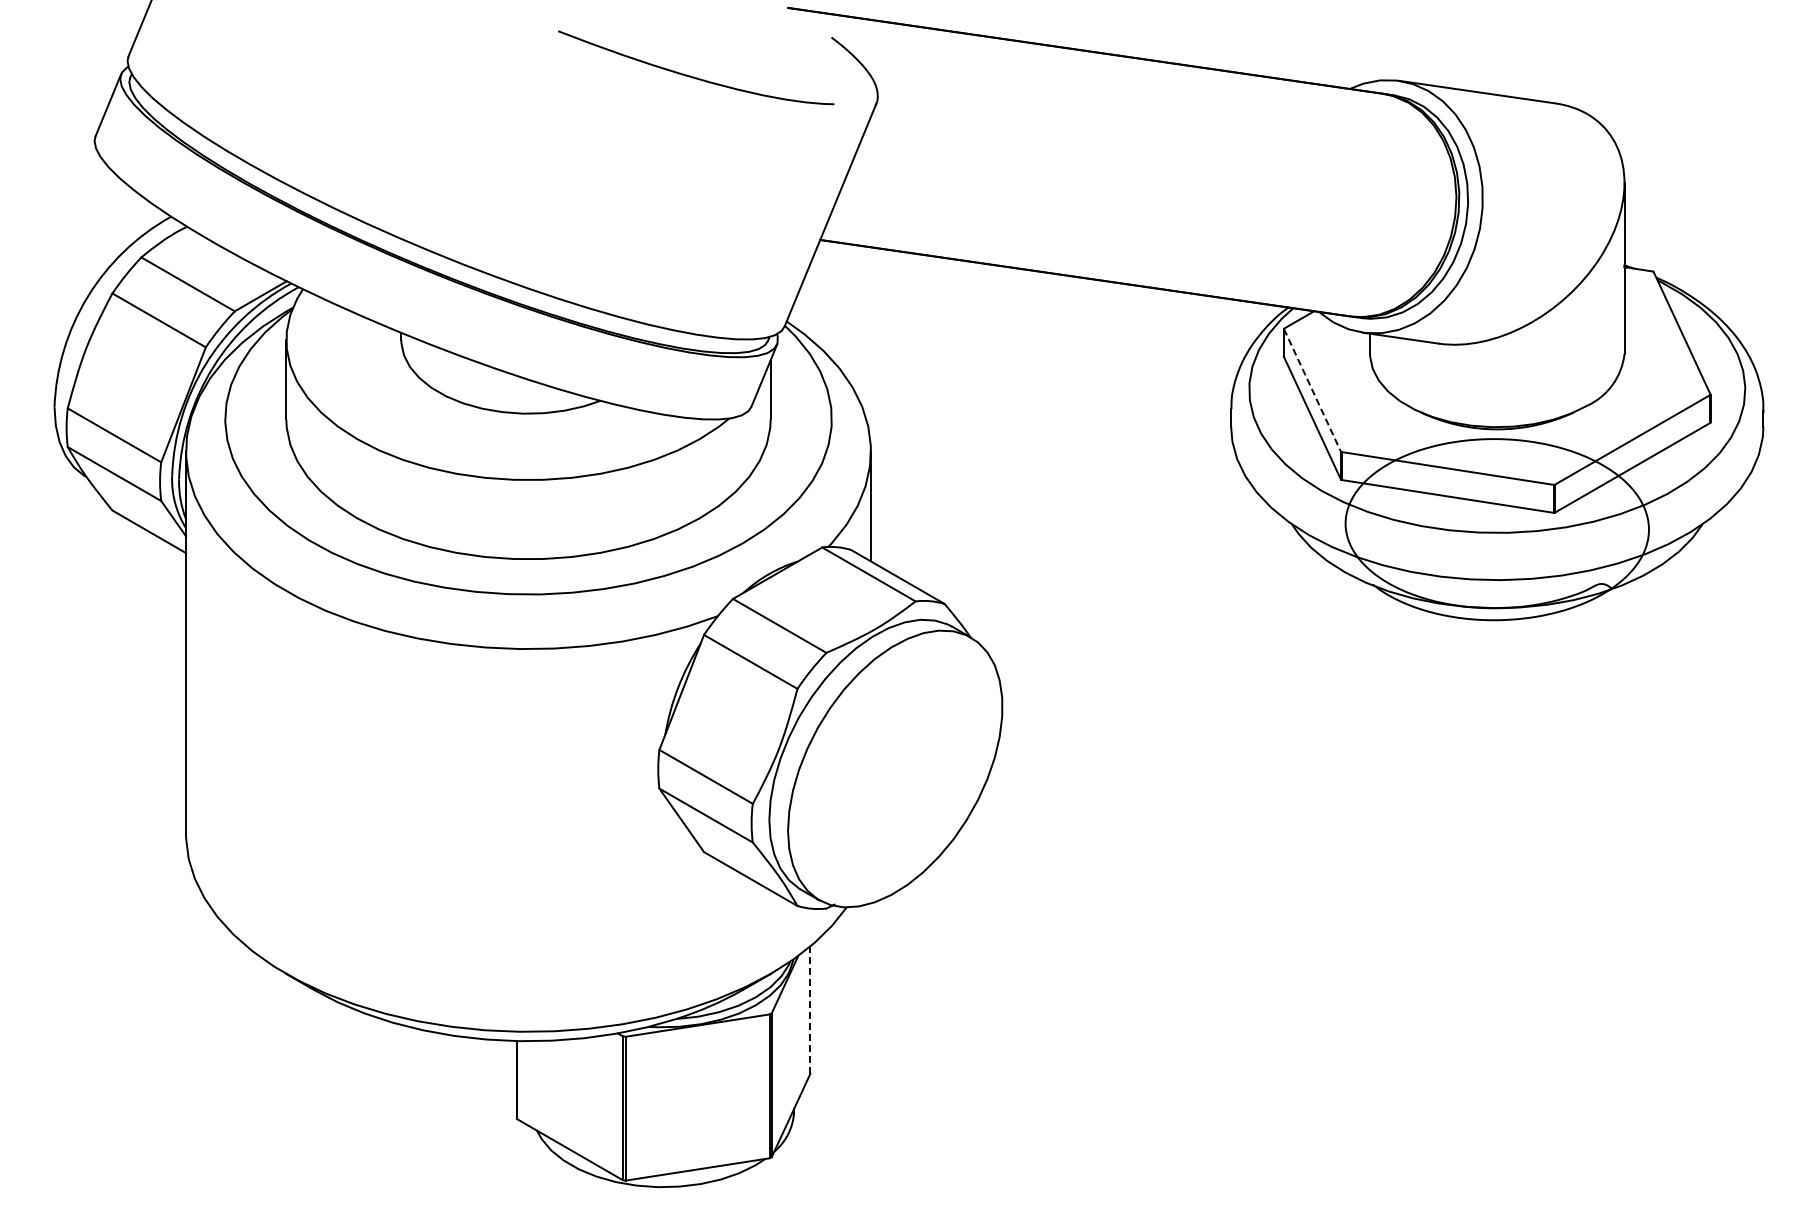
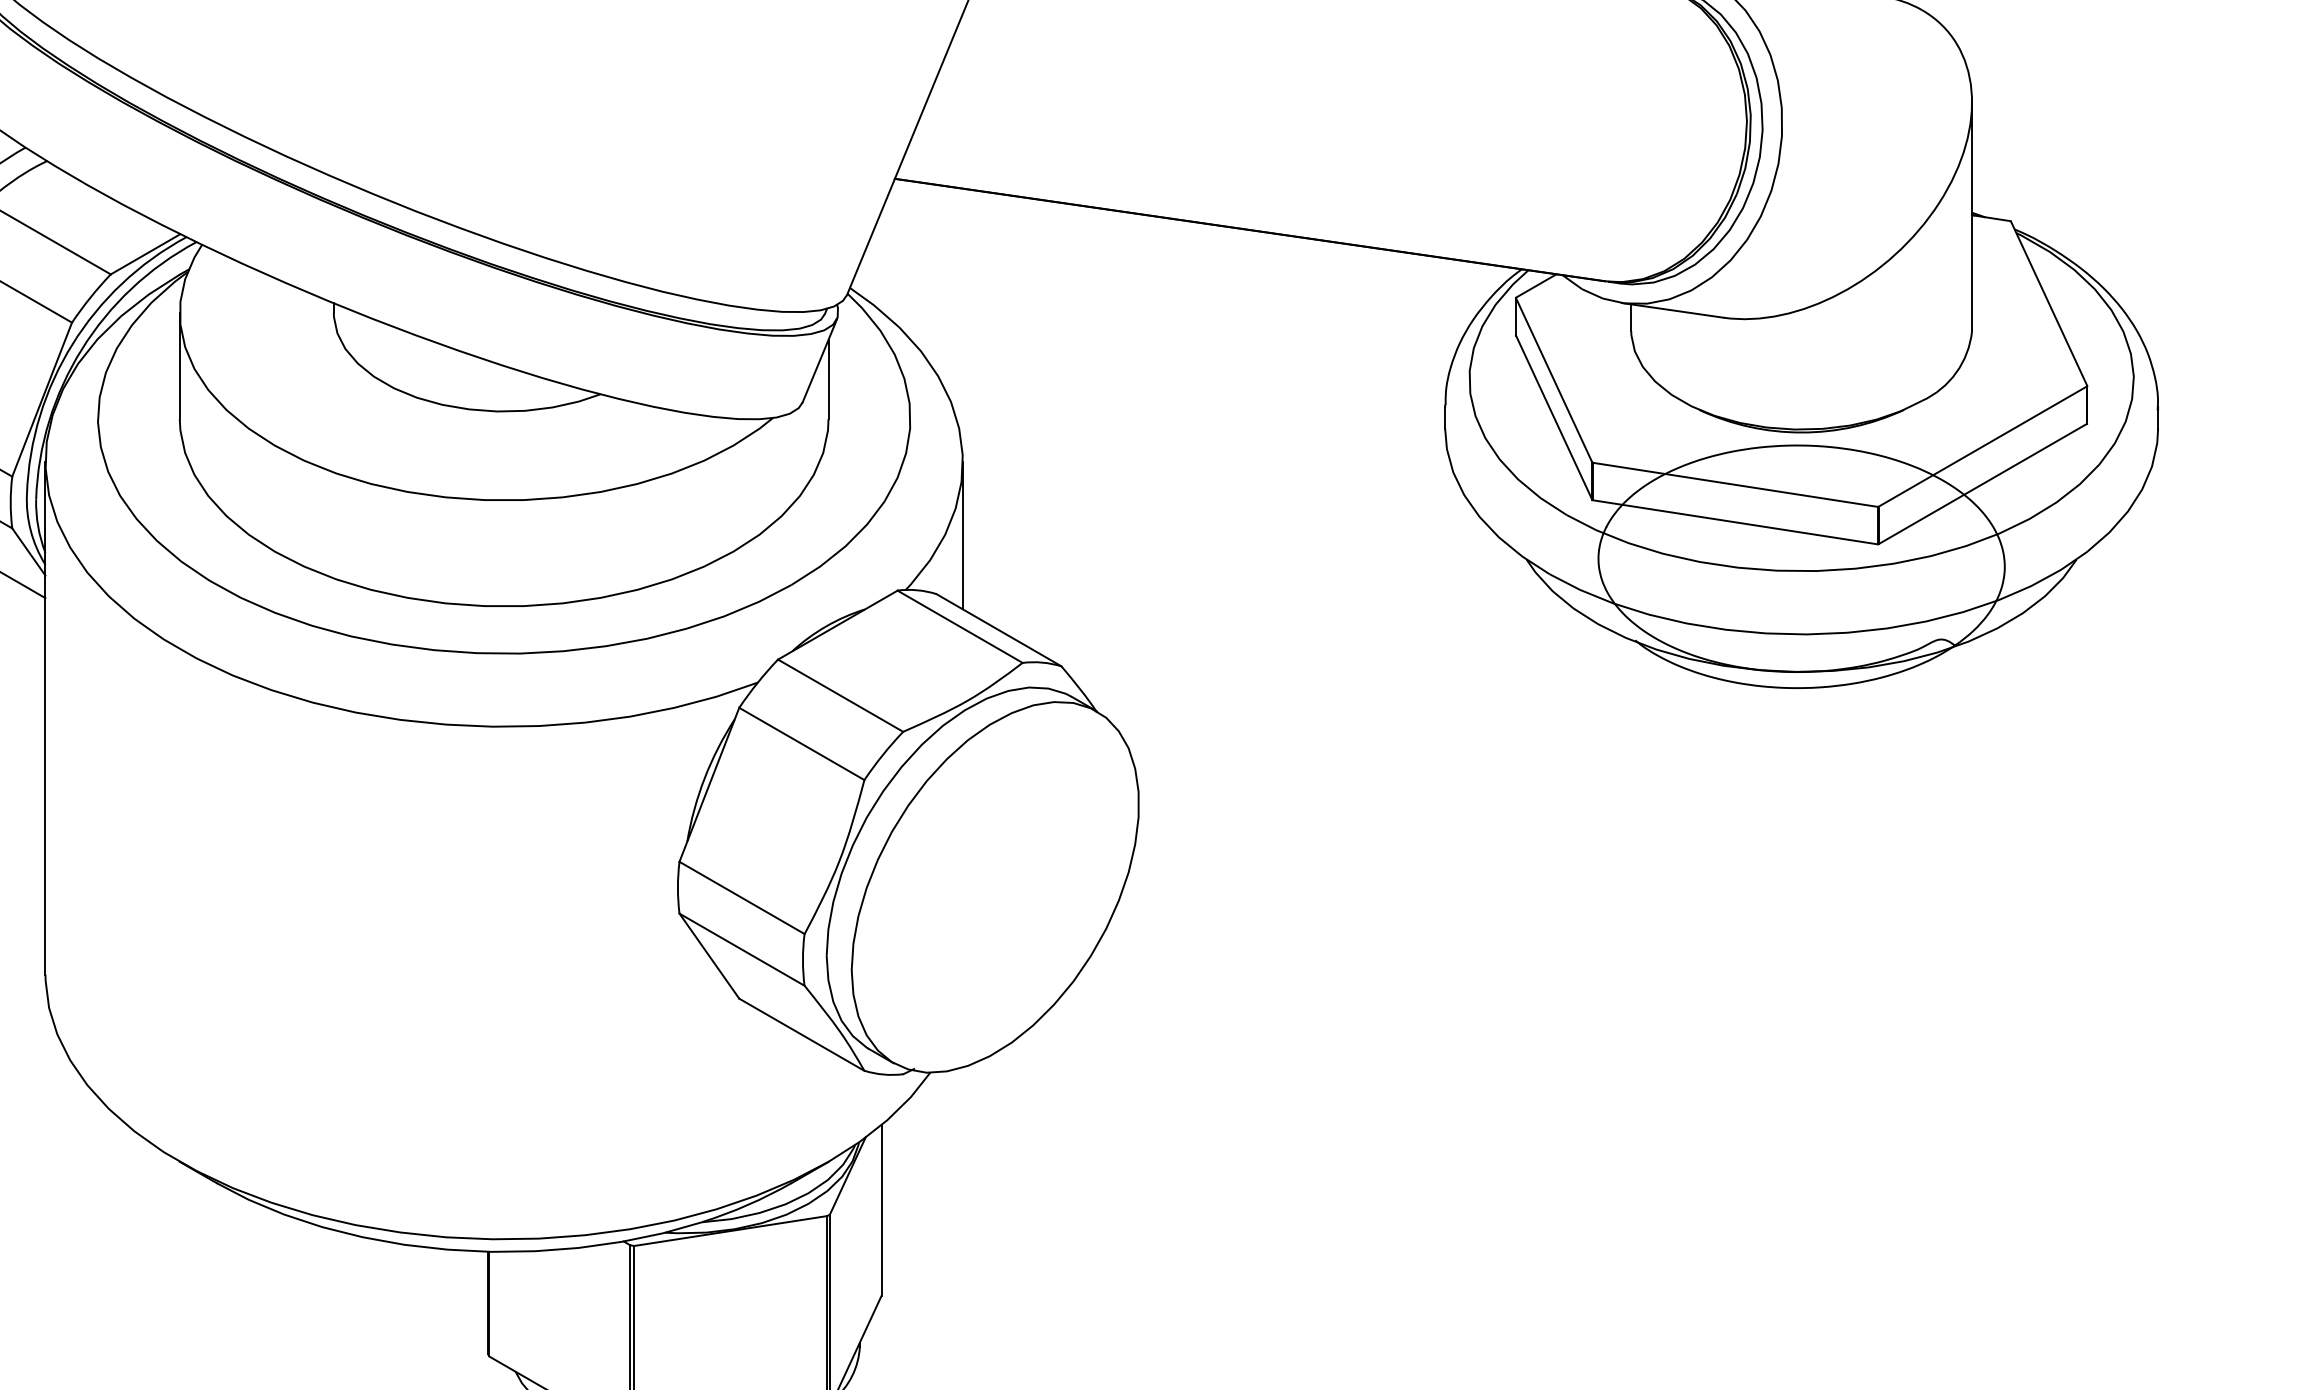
line: (1312, 390) -> (1554, 380), dashed -> solid
line: (810, 1010) -> (881, 1210), dashed -> solid

